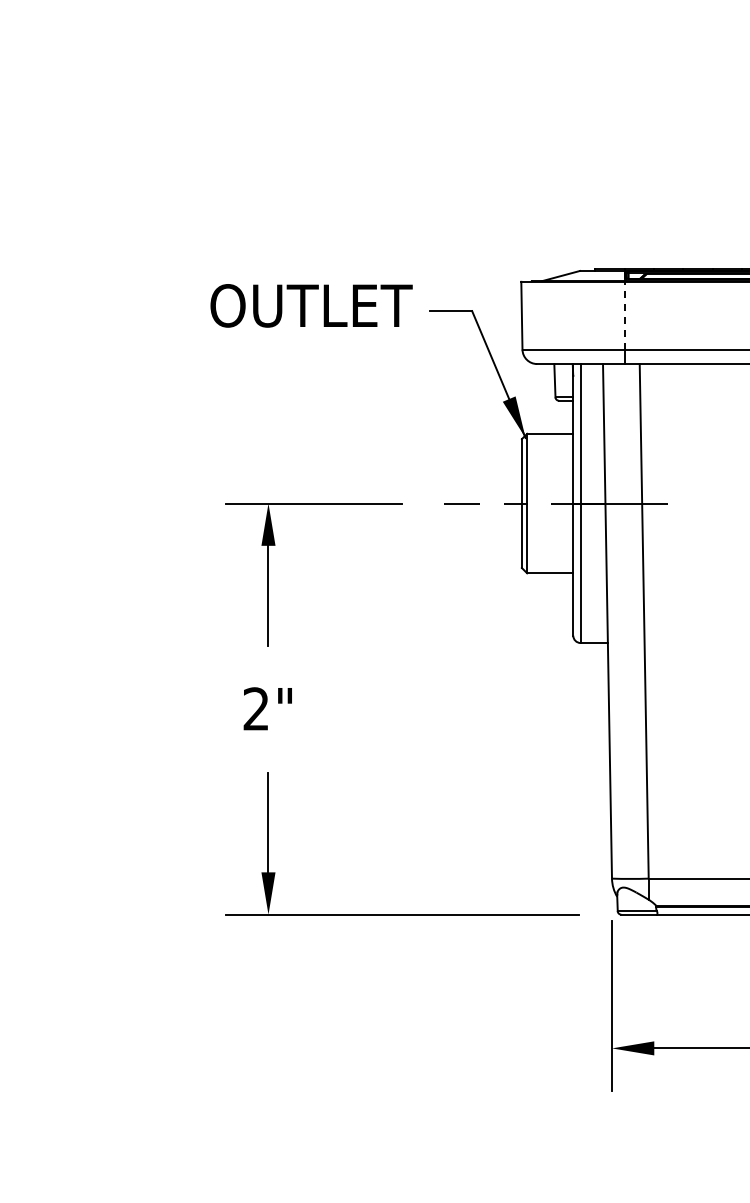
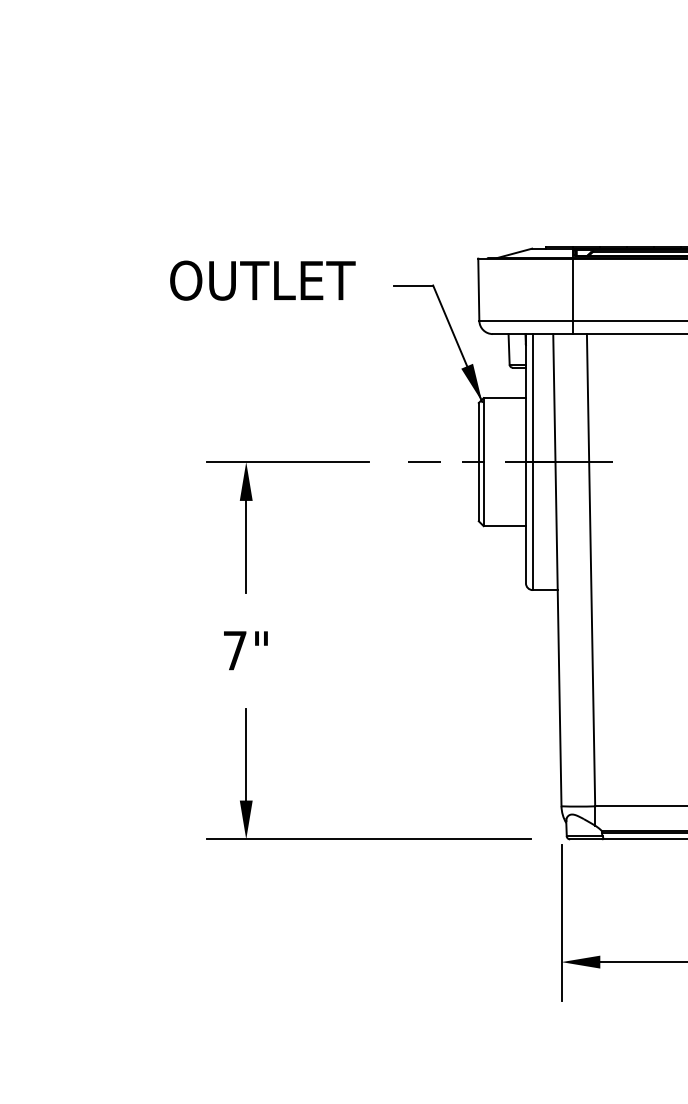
text: (311, 305) -> (262, 280), moved
line: (624, 315) -> (572, 289), dashed -> solid
text: (255, 708) -> (234, 650), 2" -> 7"

